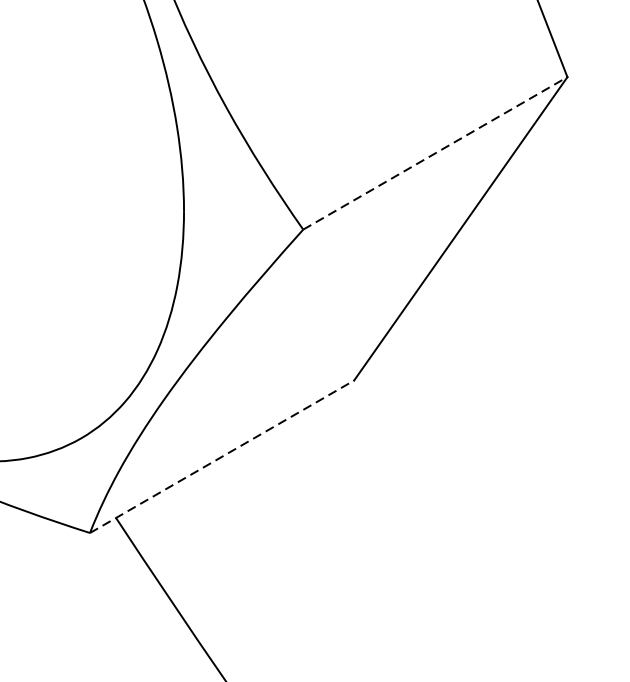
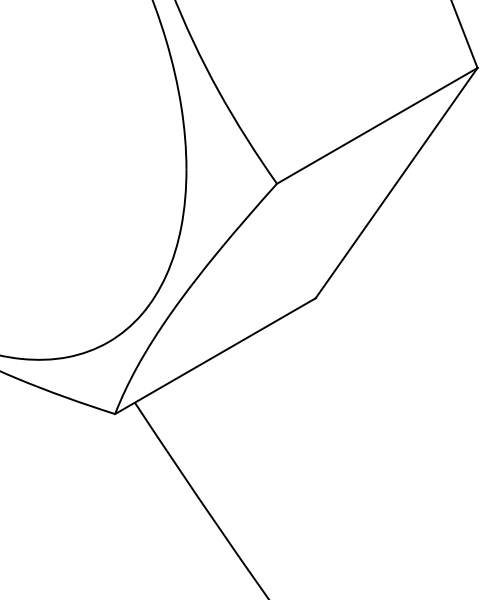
line: (435, 152) -> (377, 125), dashed -> solid
line: (222, 457) -> (215, 356), dashed -> solid

